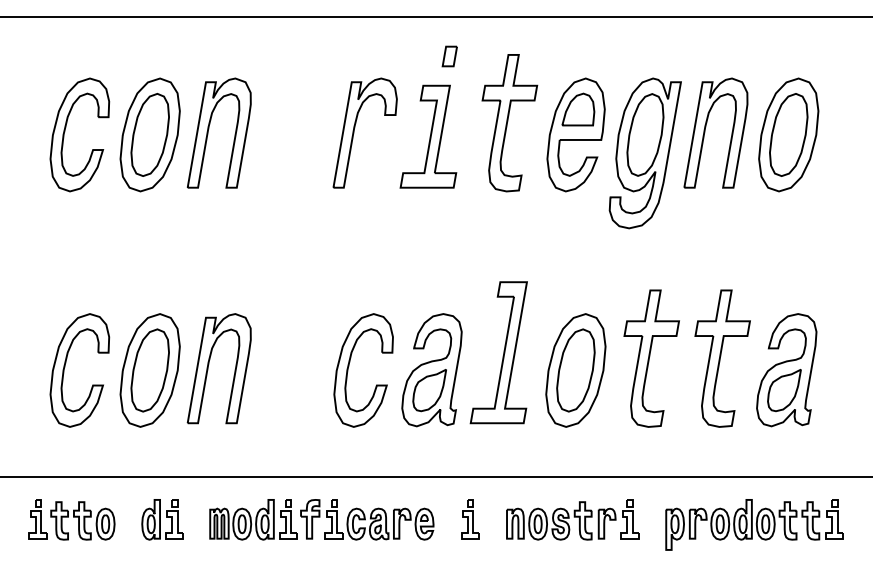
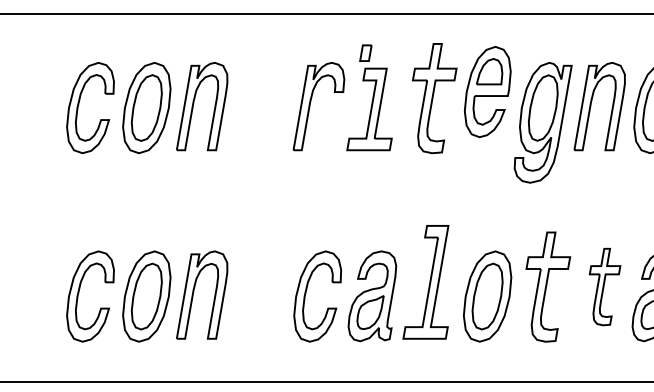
part: (449, 56) -> (365, 53), moved
part: (575, 134) -> (487, 91), moved
part: (722, 358) -> (604, 286), size x0.7

